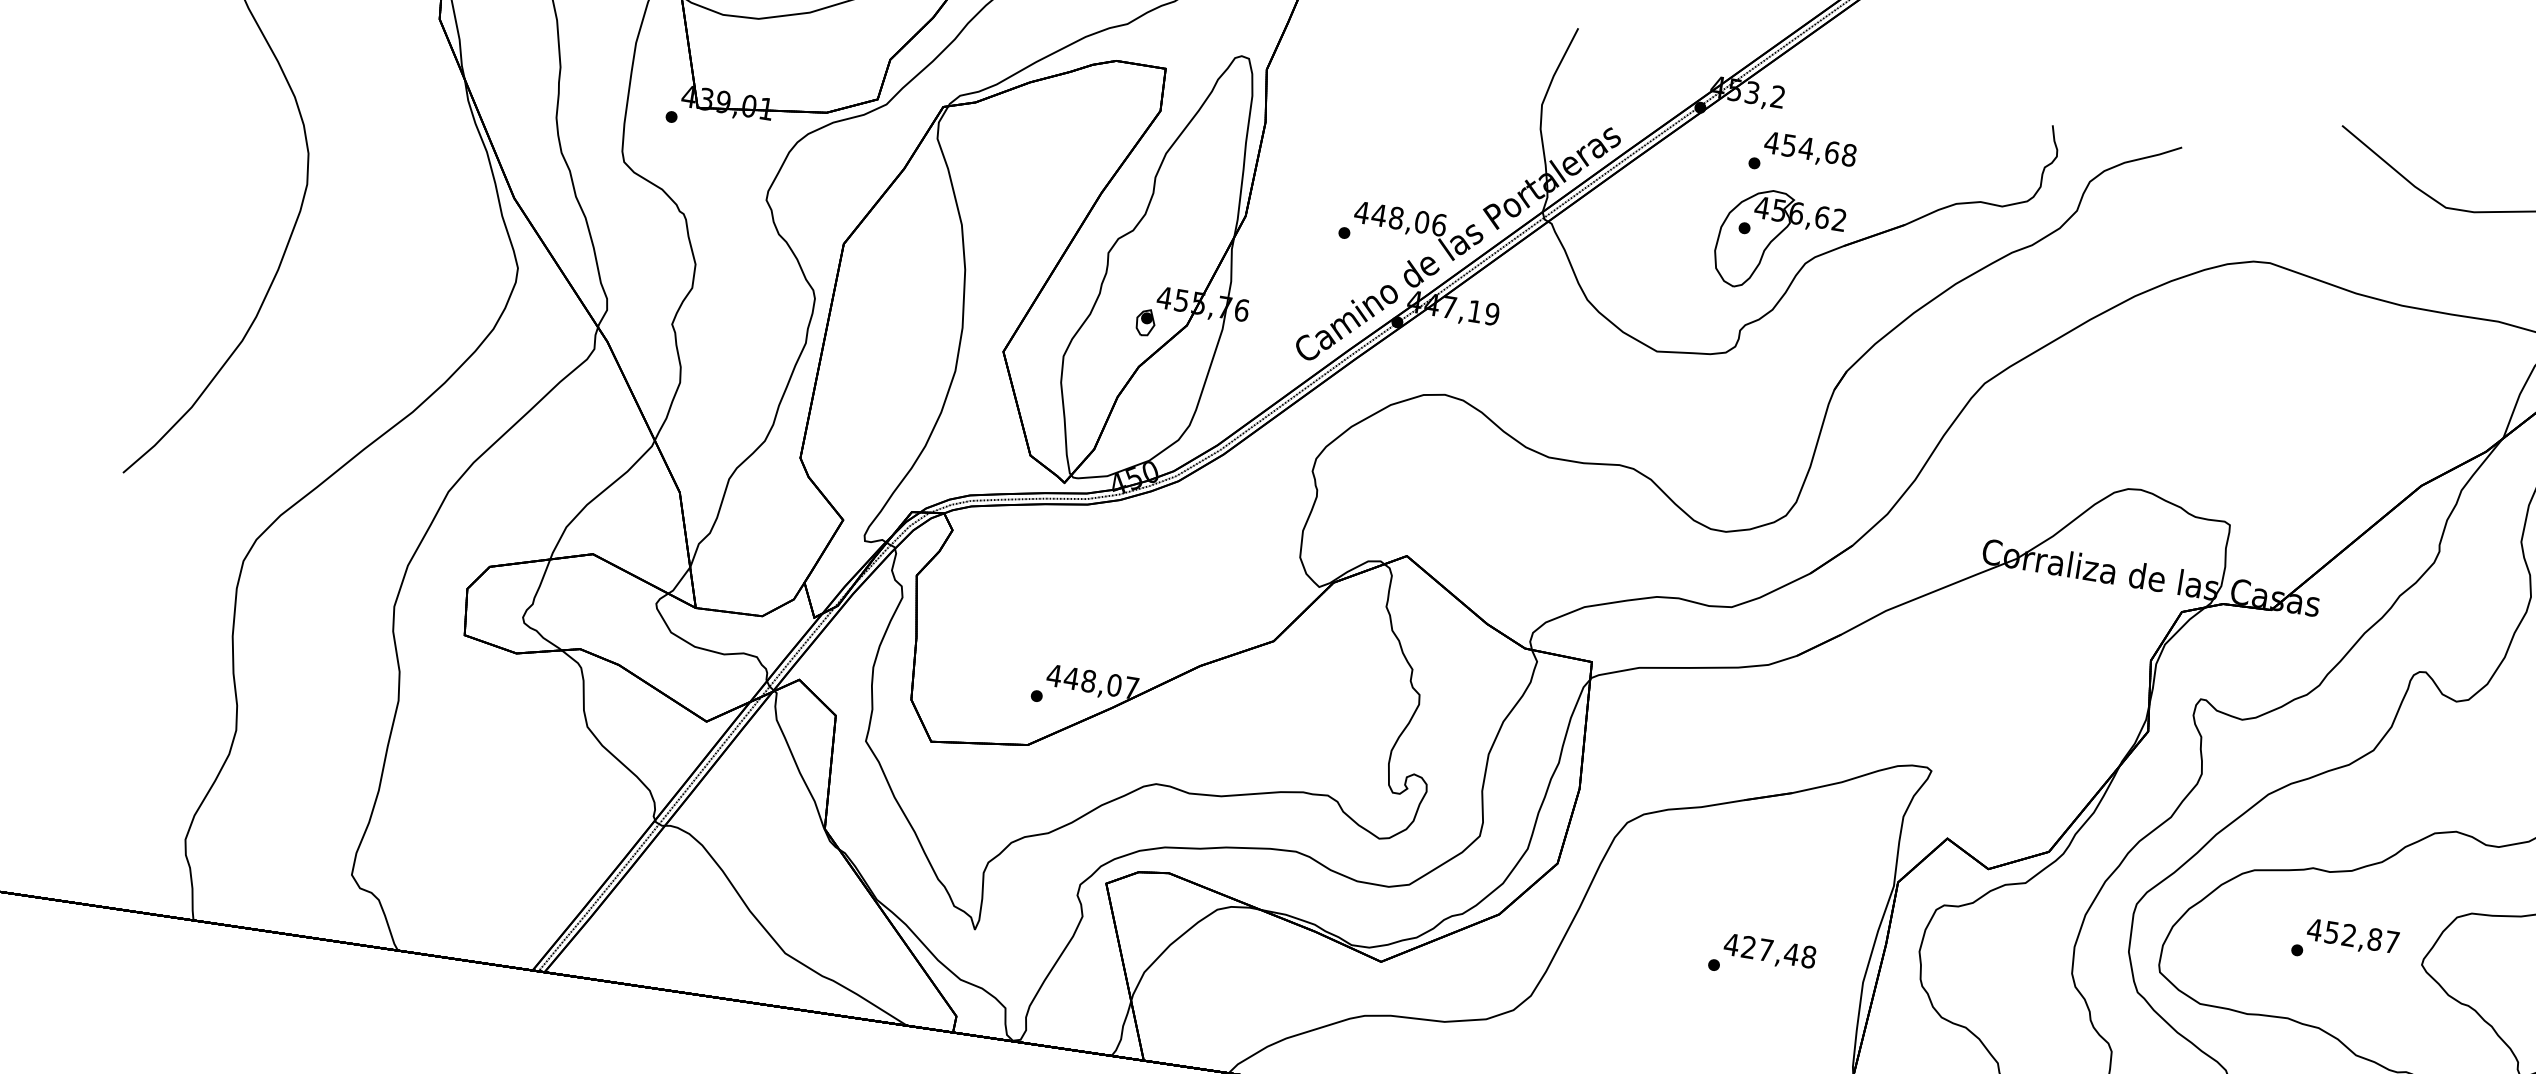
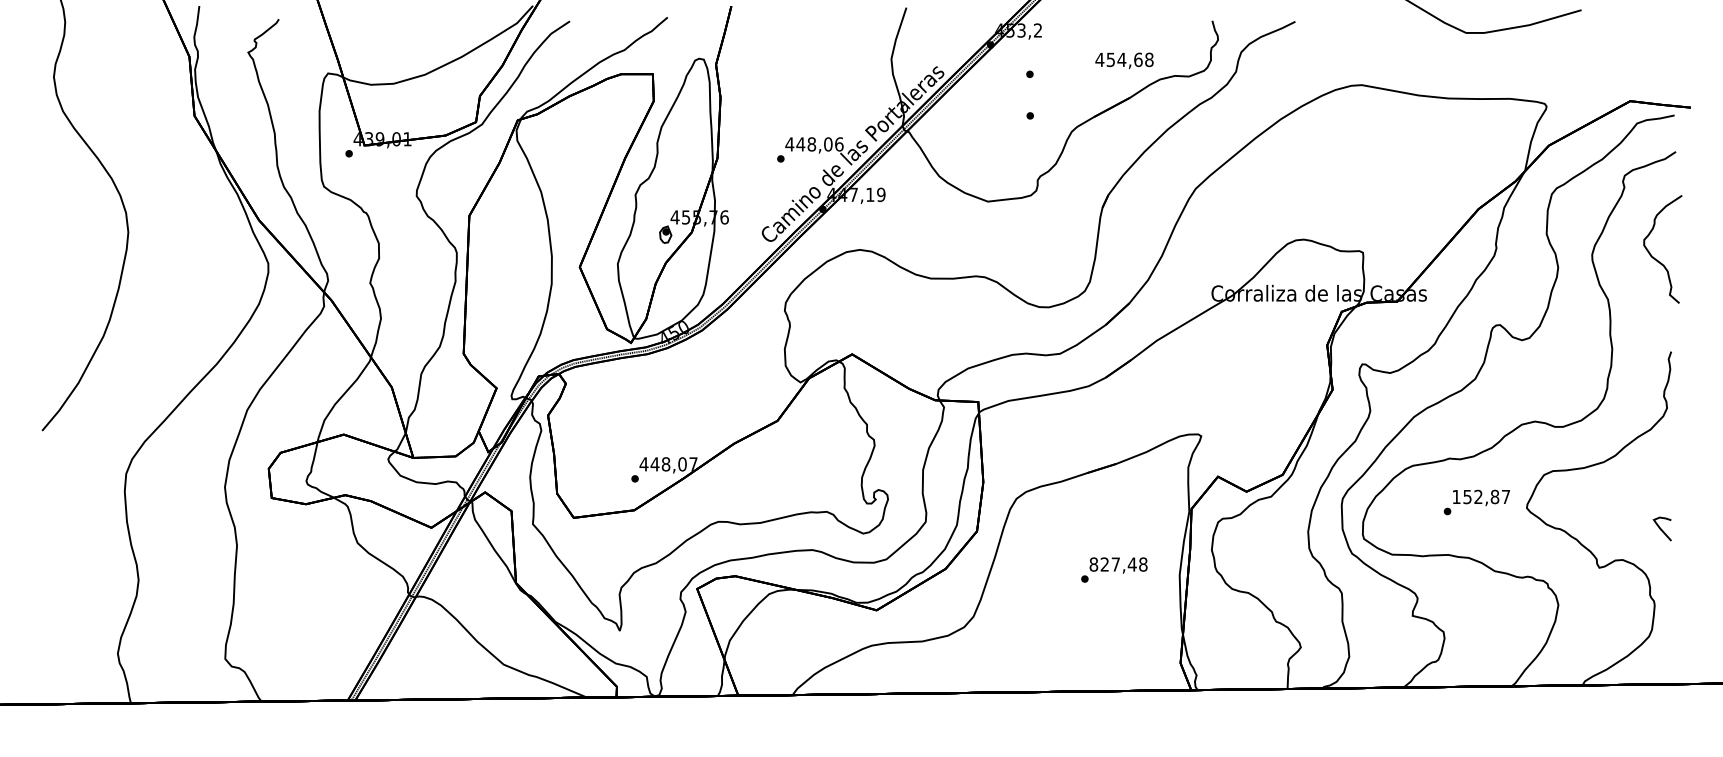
text: (1810, 150) -> (1124, 60), moved
part: (1777, 242) -> (1052, 121), removed
text: (2314, 929) -> (1456, 496), 452,87 -> 152,87
text: (1731, 944) -> (1093, 564), 427,48 -> 827,48

